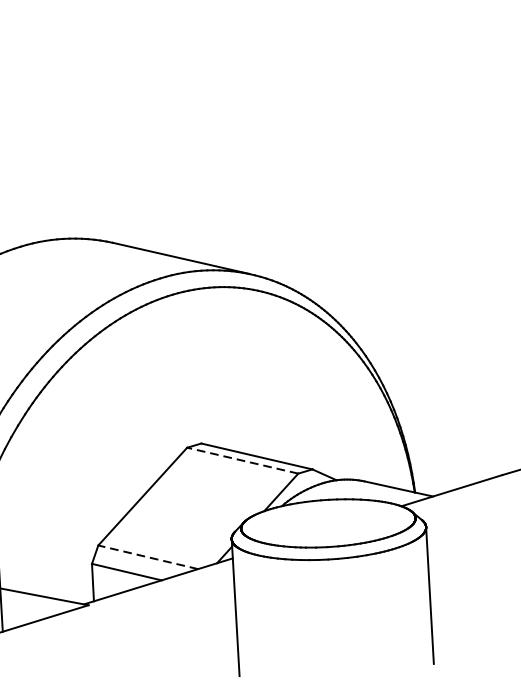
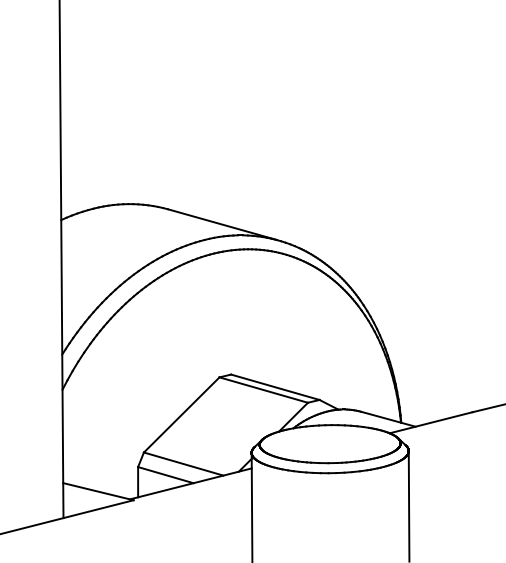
line: (242, 459) -> (263, 389), dashed -> solid
line: (147, 556) -> (183, 463), dashed -> solid

